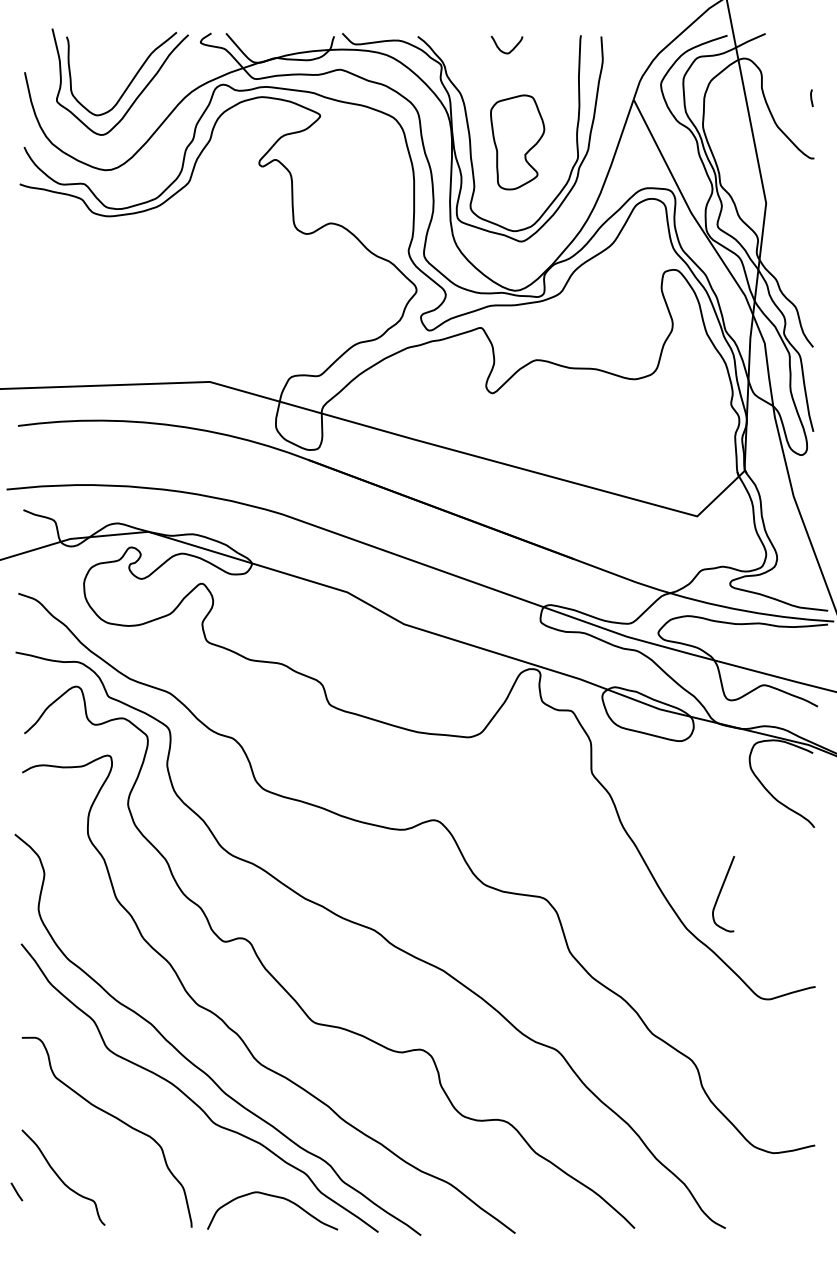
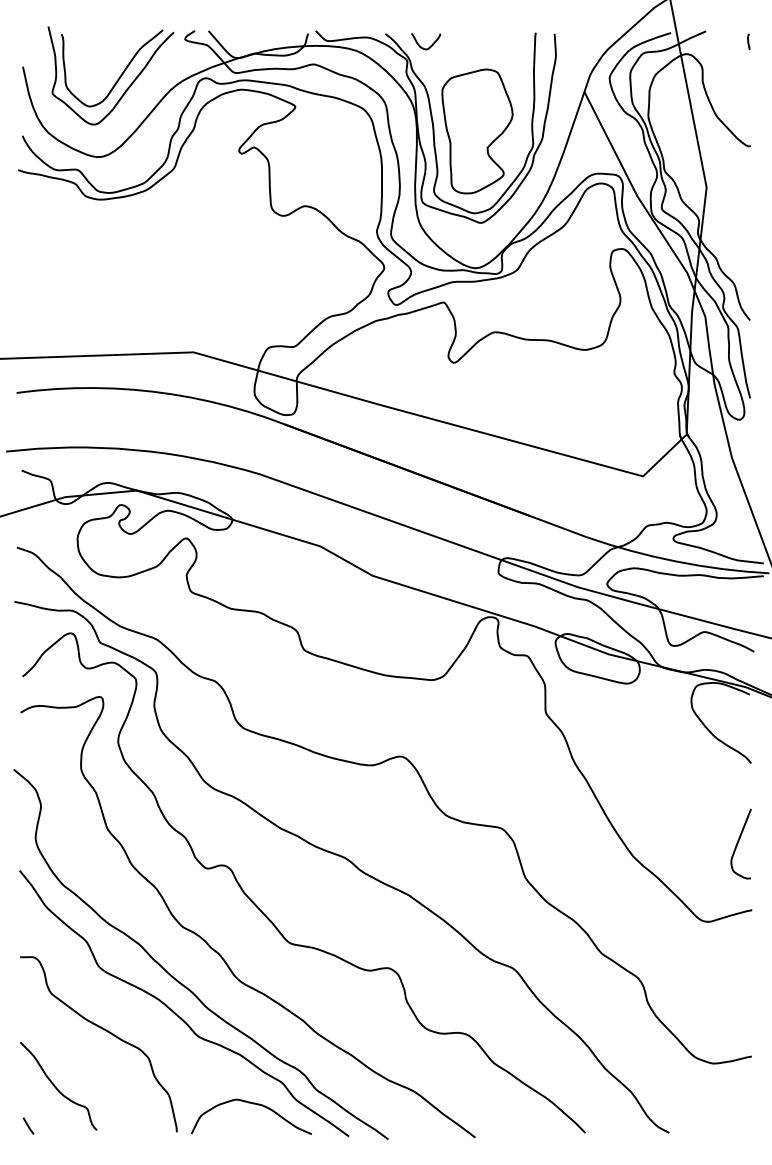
curve: (511, 49) -> (430, 45), moved
line: (811, 98) -> (748, 42), moved
part: (517, 142) -> (477, 131), size x1.43
curve: (720, 894) -> (738, 844), moved
line: (16, 1191) -> (28, 1125), moved

